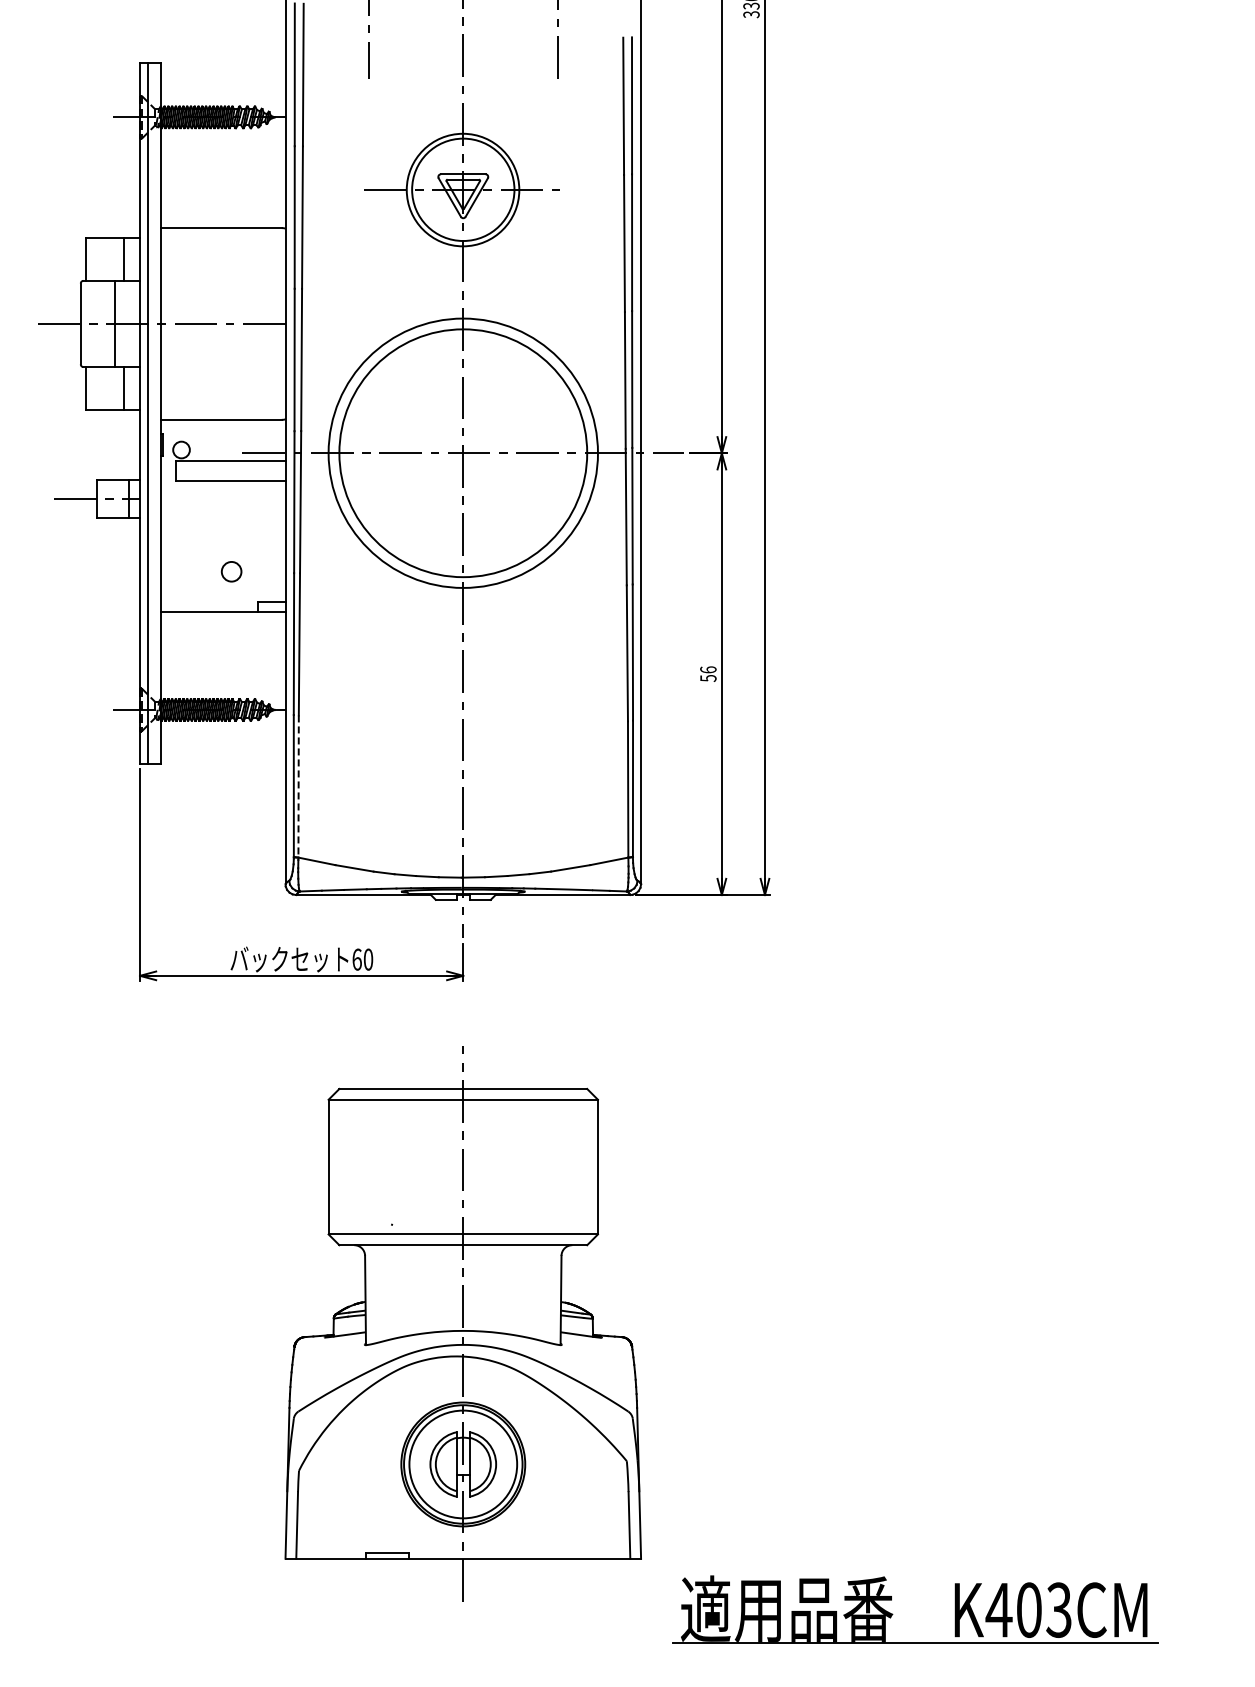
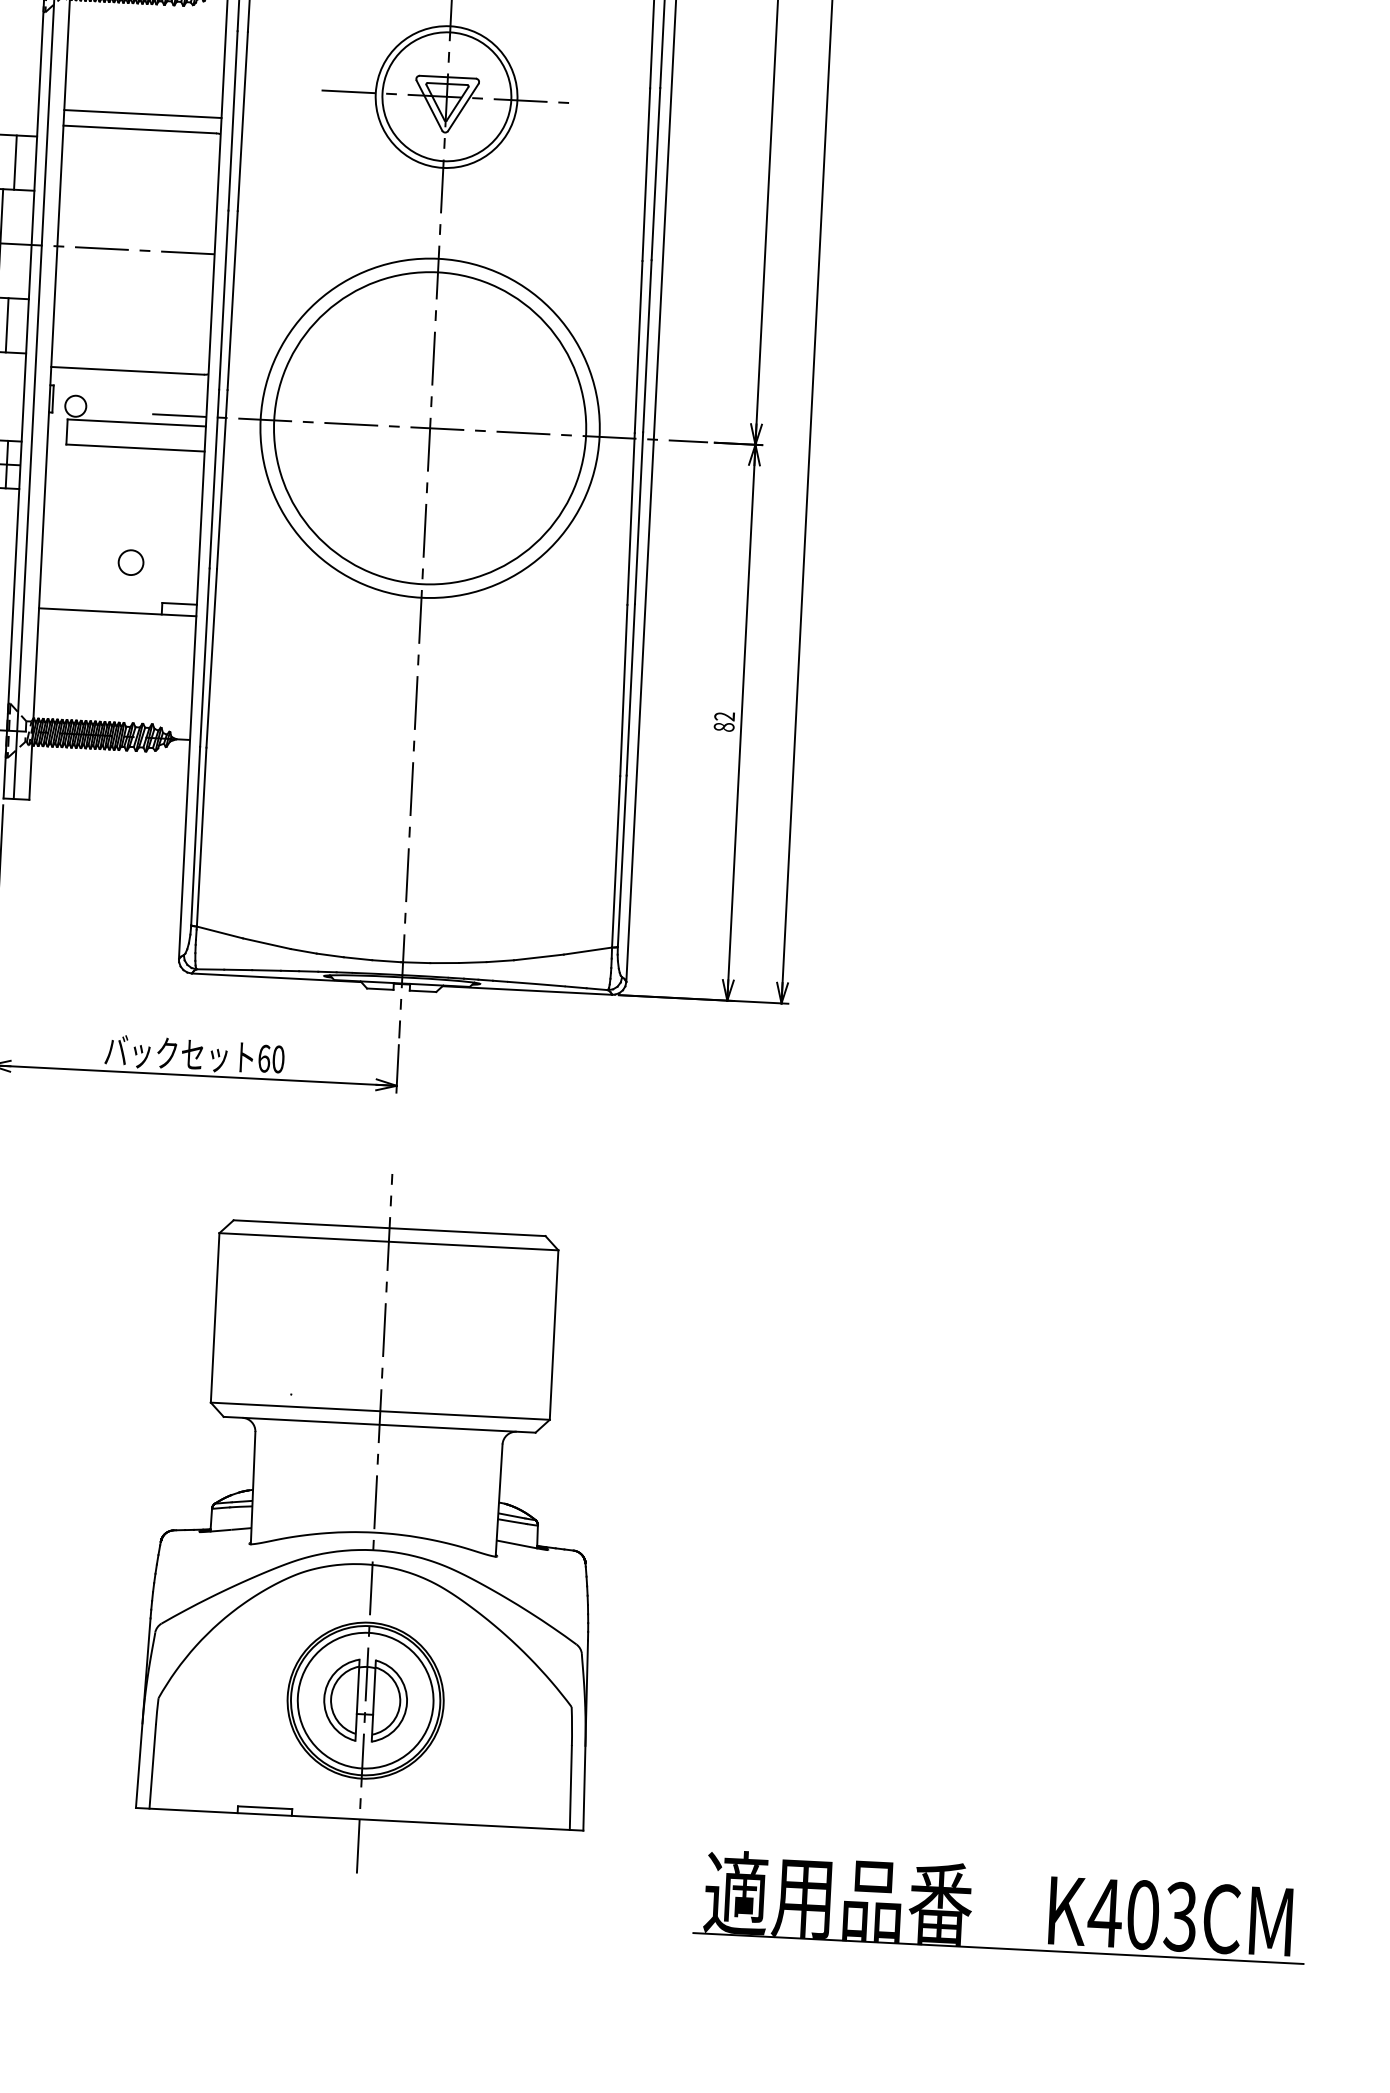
line: (222, 215) -> (142, 113), added
text: (708, 673) -> (724, 721), 56 -> 82
line: (298, 787) -> (201, 838), dashed -> solid
part: (893, 1614) -> (972, 1911), moved

